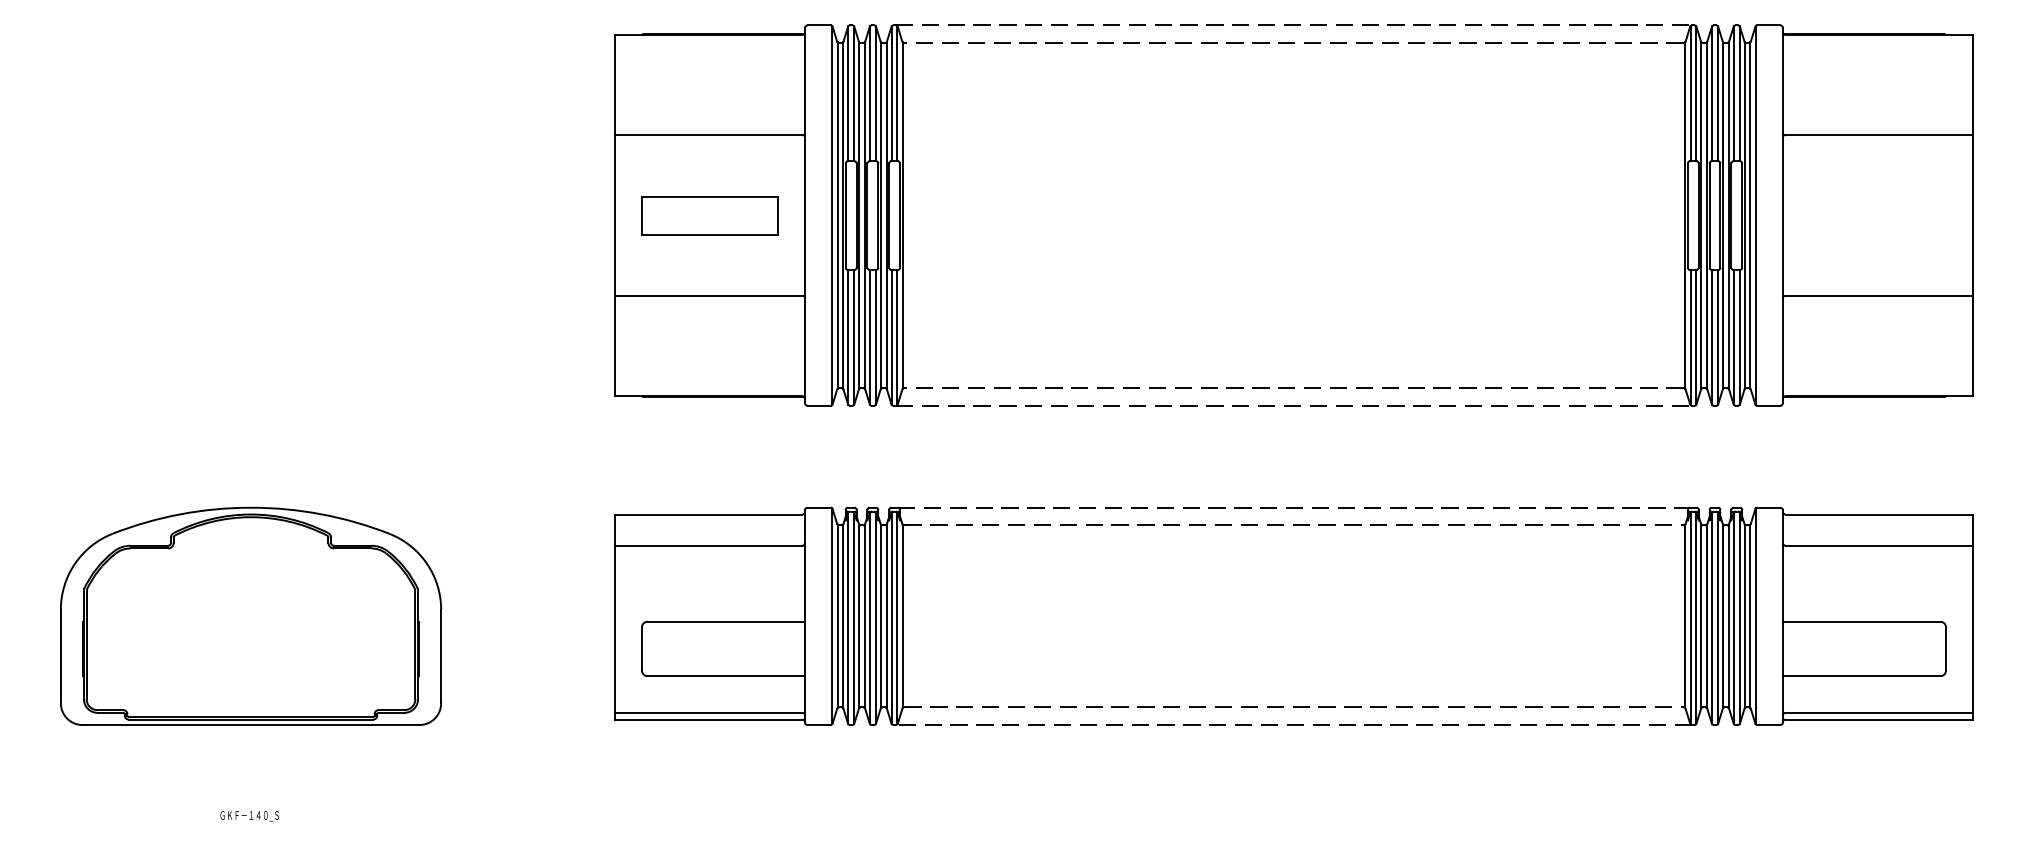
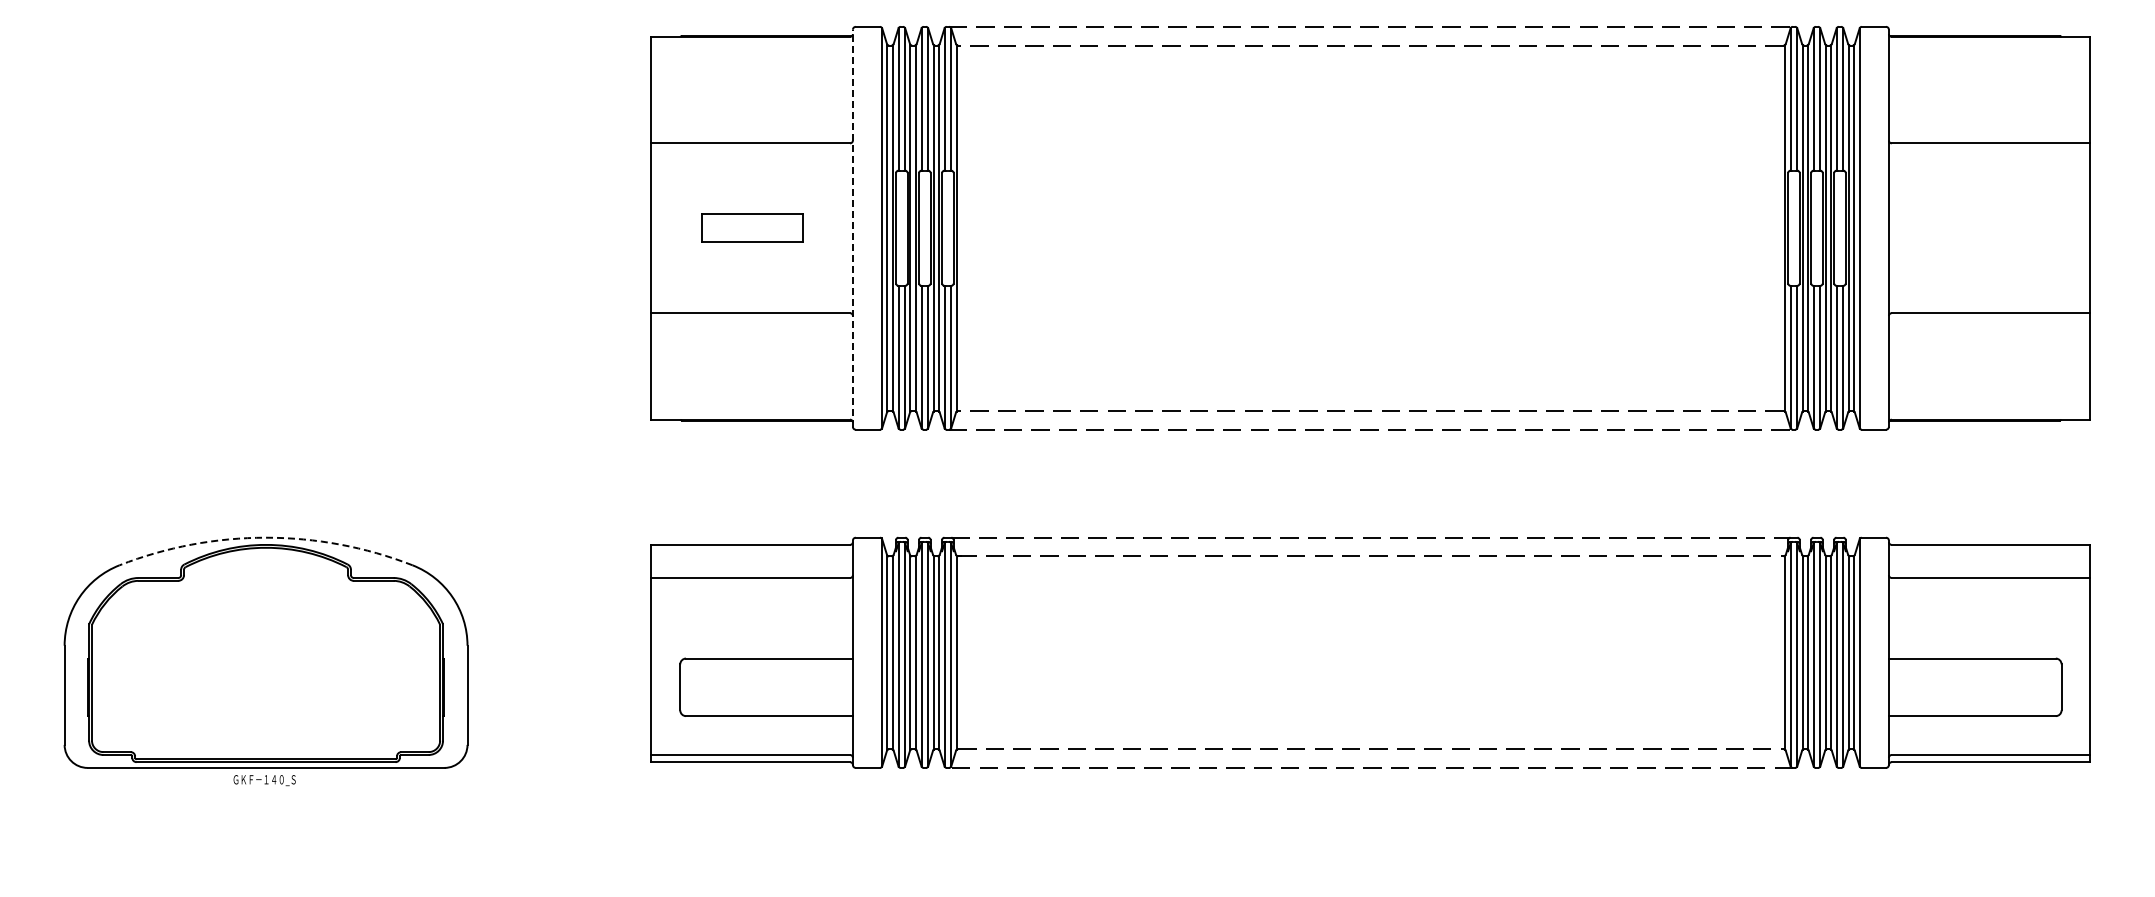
part: (709, 214) -> (751, 227), size x0.7
line: (804, 215) -> (852, 228), solid -> dashed
arc: (251, 507) -> (266, 537), solid -> dashed
text: (249, 816) -> (264, 780), moved

